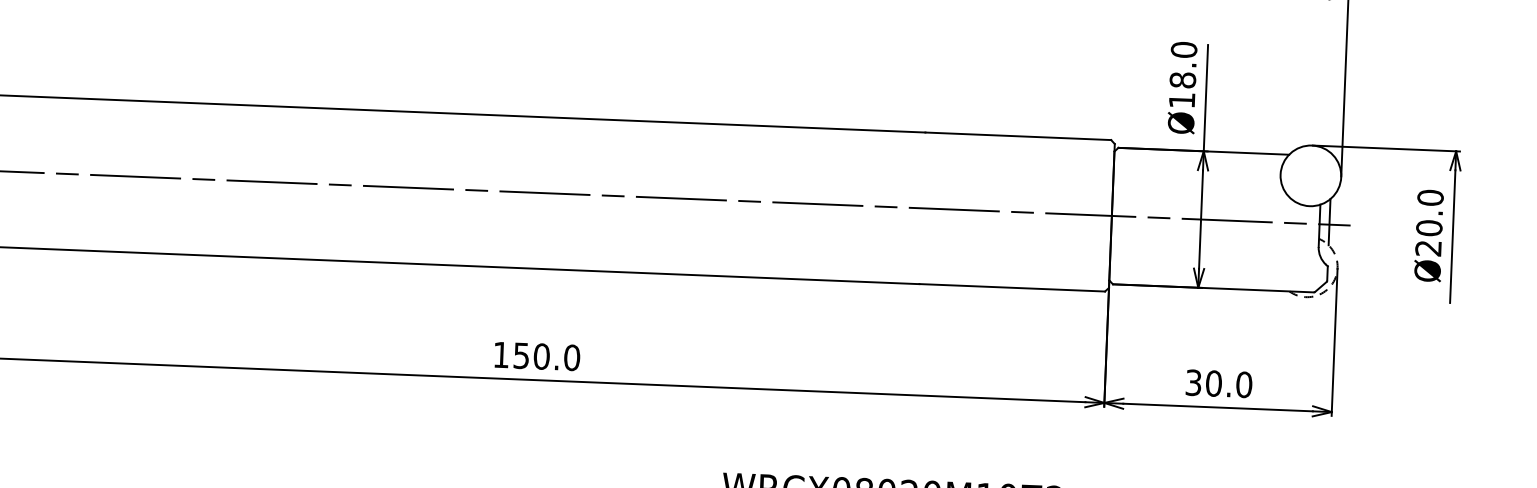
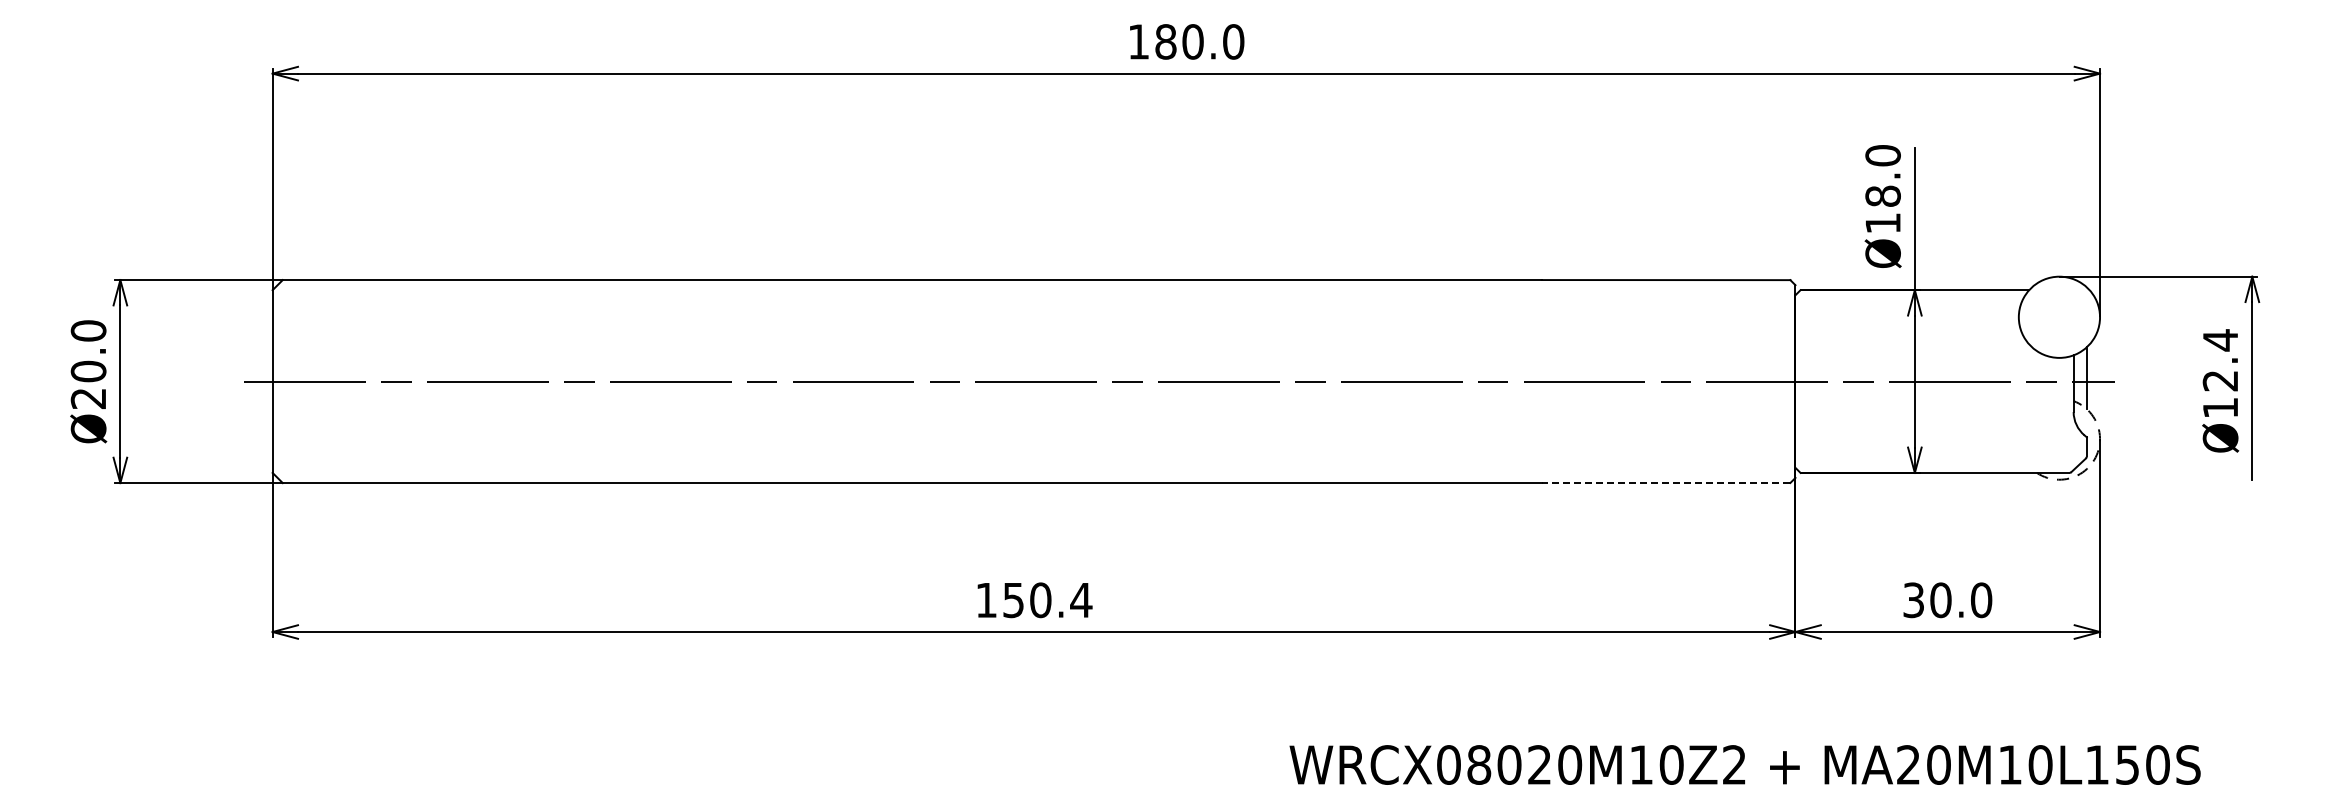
text: (1429, 222) -> (2220, 373), Ø20.0 -> Ø12.4
line: (1011, 287) -> (1665, 482), solid -> dashed
text: (572, 358) -> (1081, 600), 150.0 -> 150.4

